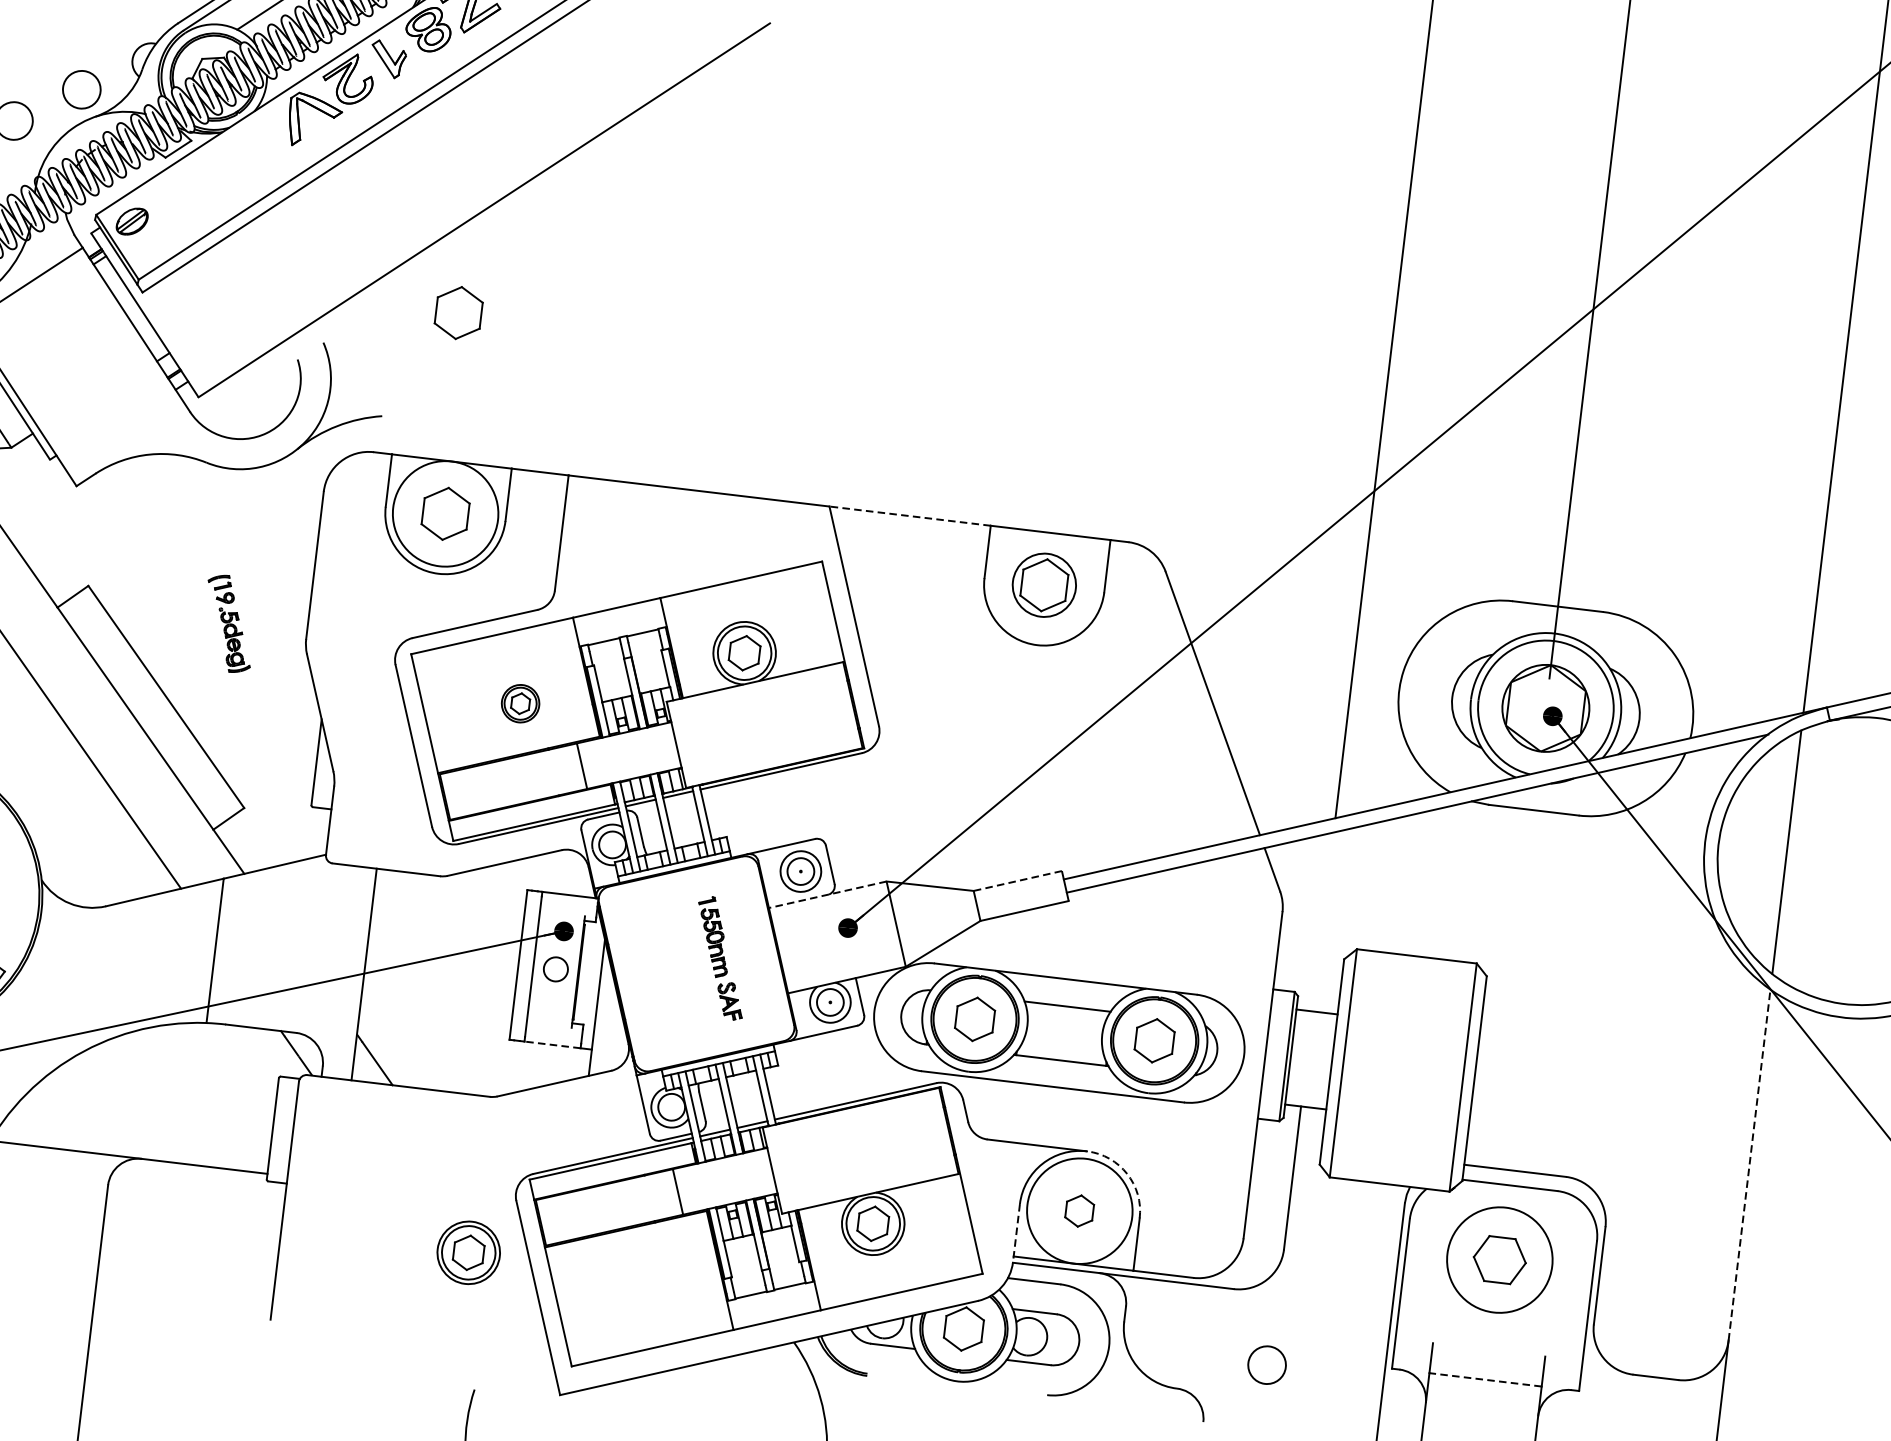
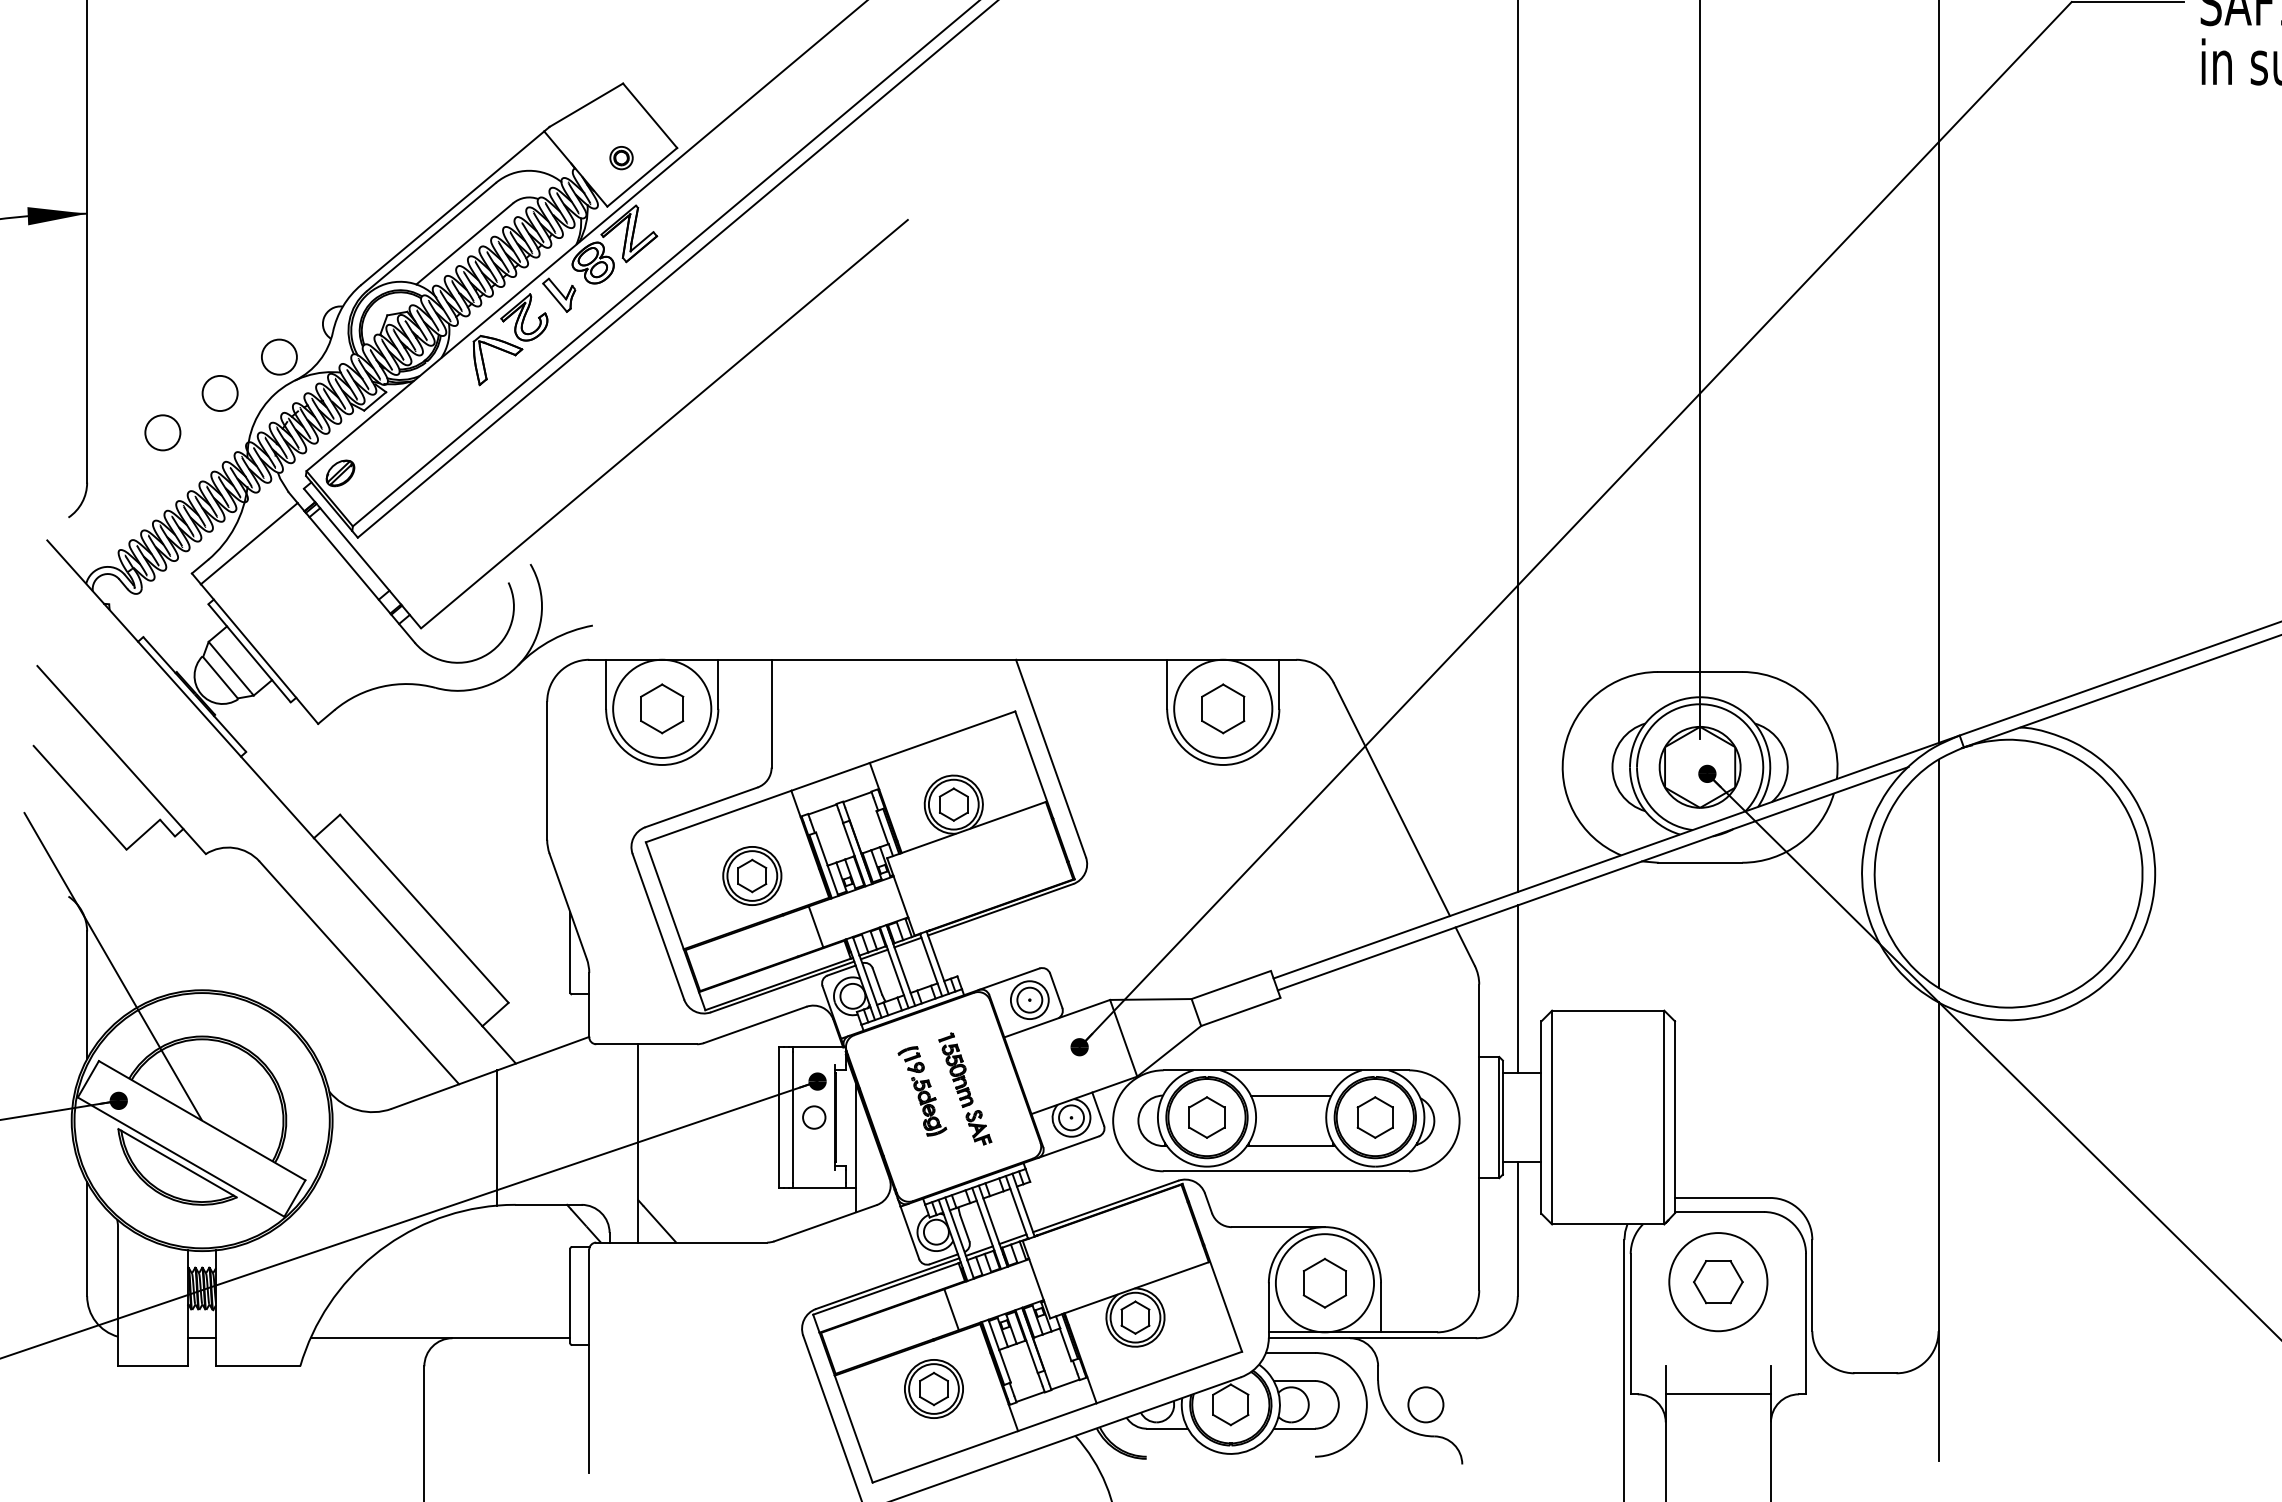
part: (459, 312) -> (652, 521), removed
line: (910, 515) -> (1091, 659), dashed -> solid
circle: (1044, 584) -> (1223, 708), size x1.67
part: (229, 624) -> (922, 1091), moved
part: (520, 703) -> (752, 875), size x1.67
line: (1016, 881) -> (1230, 985), dashed -> solid
line: (827, 894) -> (1056, 1018), dashed -> solid
line: (1322, 922) -> (1517, 989), added
line: (552, 1044) -> (819, 1187), dashed -> solid
line: (1749, 1164) -> (1938, 1166), dashed -> solid
arc: (1127, 1173) -> (1364, 1243), dashed -> solid
part: (1079, 1210) -> (1324, 1282), size x1.67
line: (1016, 1233) -> (1268, 1310), dashed -> solid
part: (468, 1252) -> (933, 1388), moved
circle: (1266, 1364) -> (1425, 1404), moved
line: (1485, 1380) -> (1718, 1394), dashed -> solid

